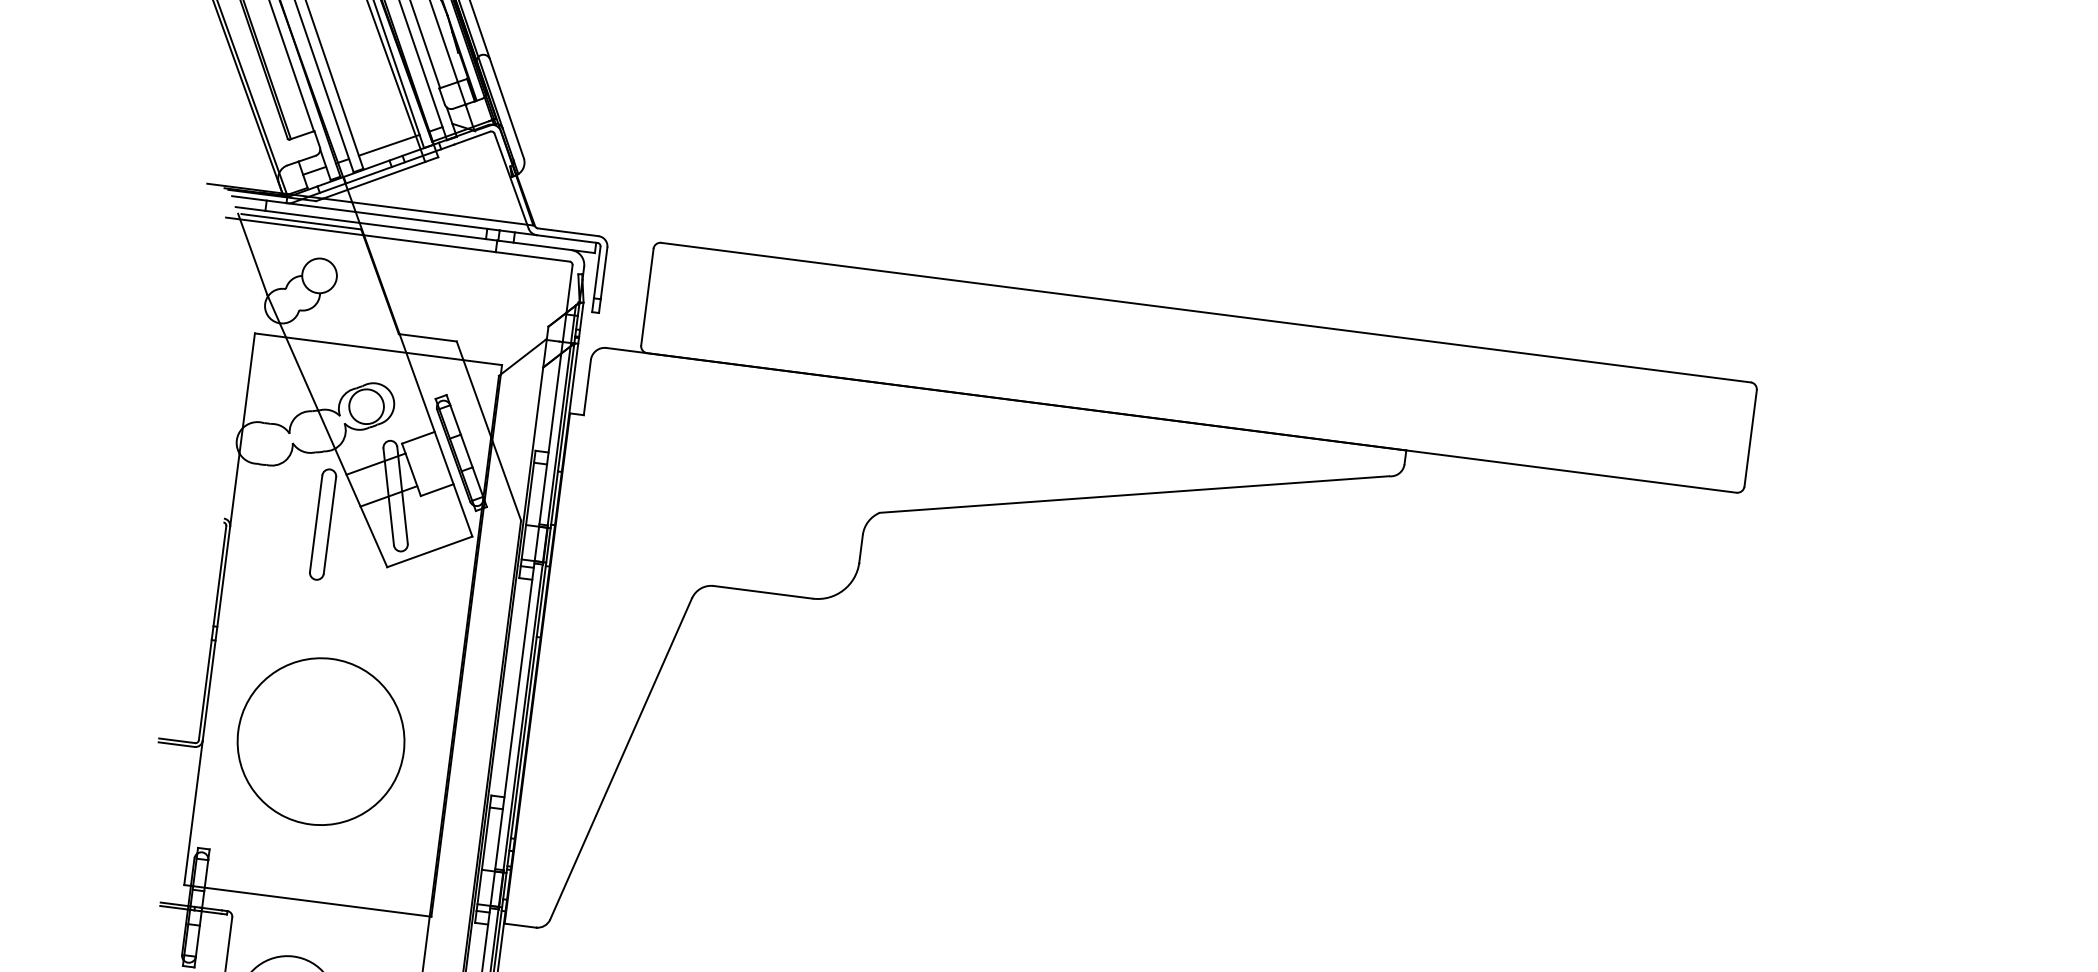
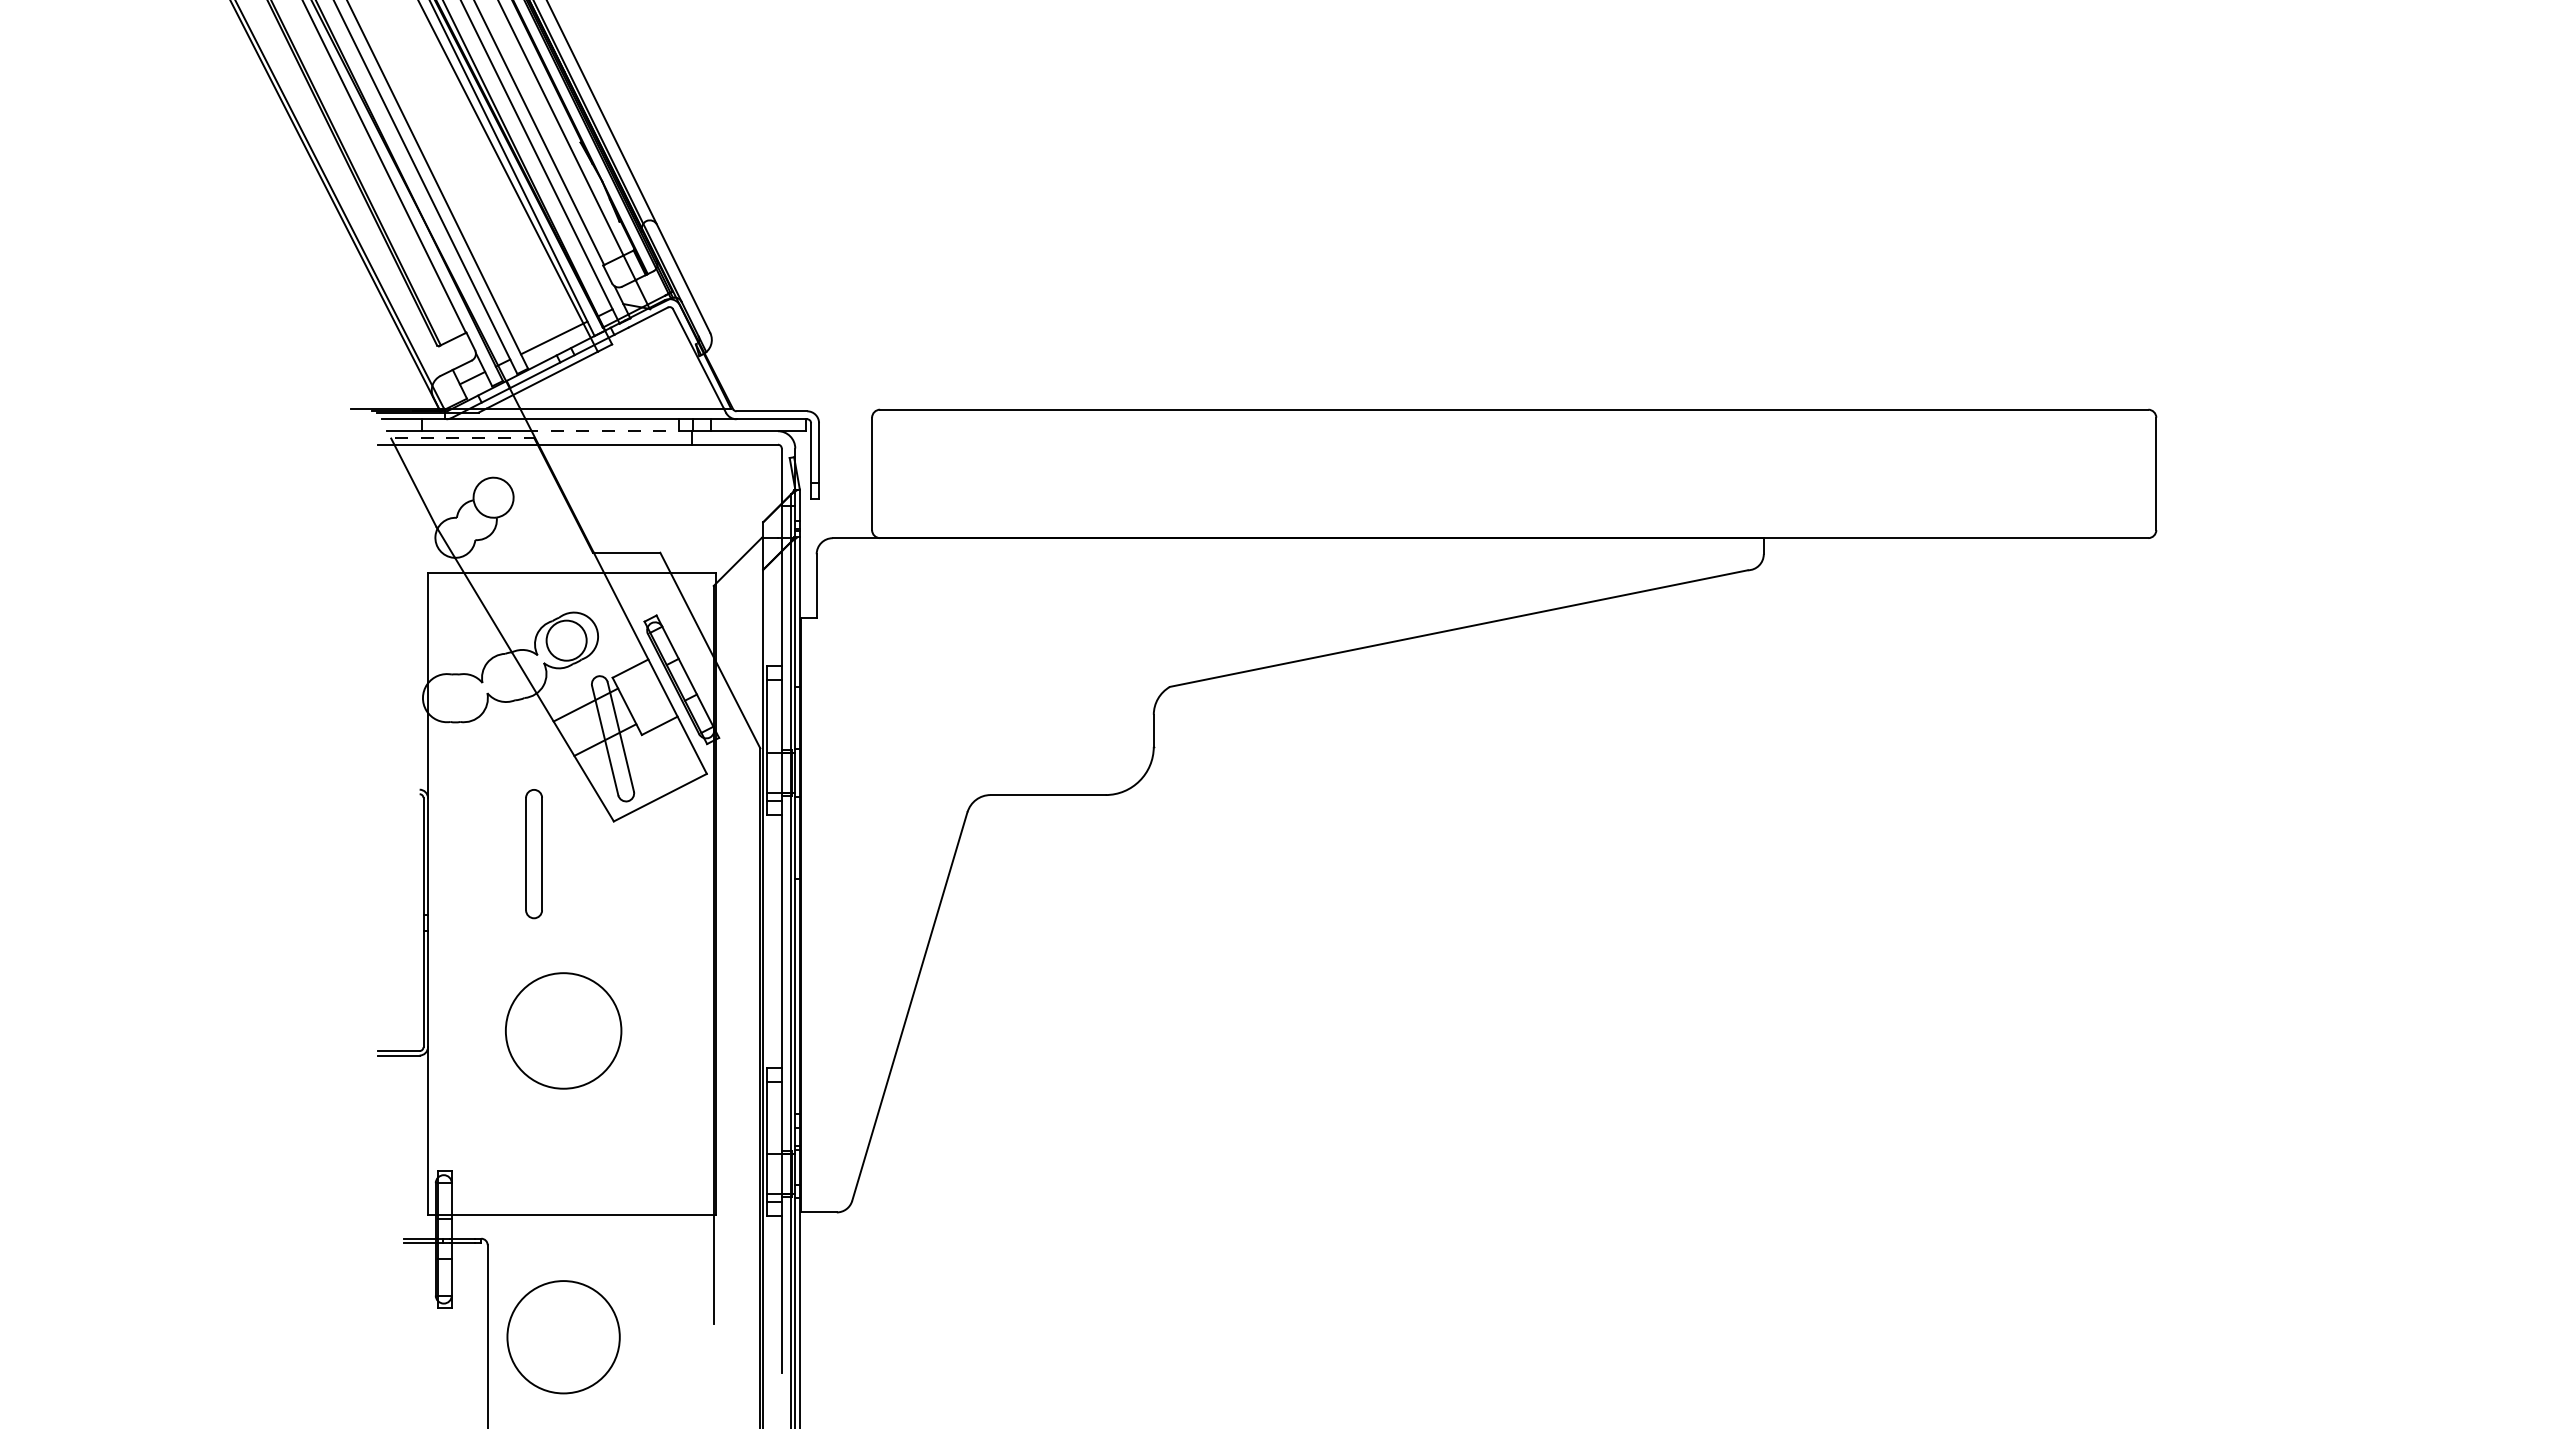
line: (301, 221) -> (464, 438), solid -> dashed
line: (428, 231) -> (611, 431), solid -> dashed
part: (322, 524) -> (533, 854), moved
circle: (320, 741) -> (563, 1030), size x0.6

